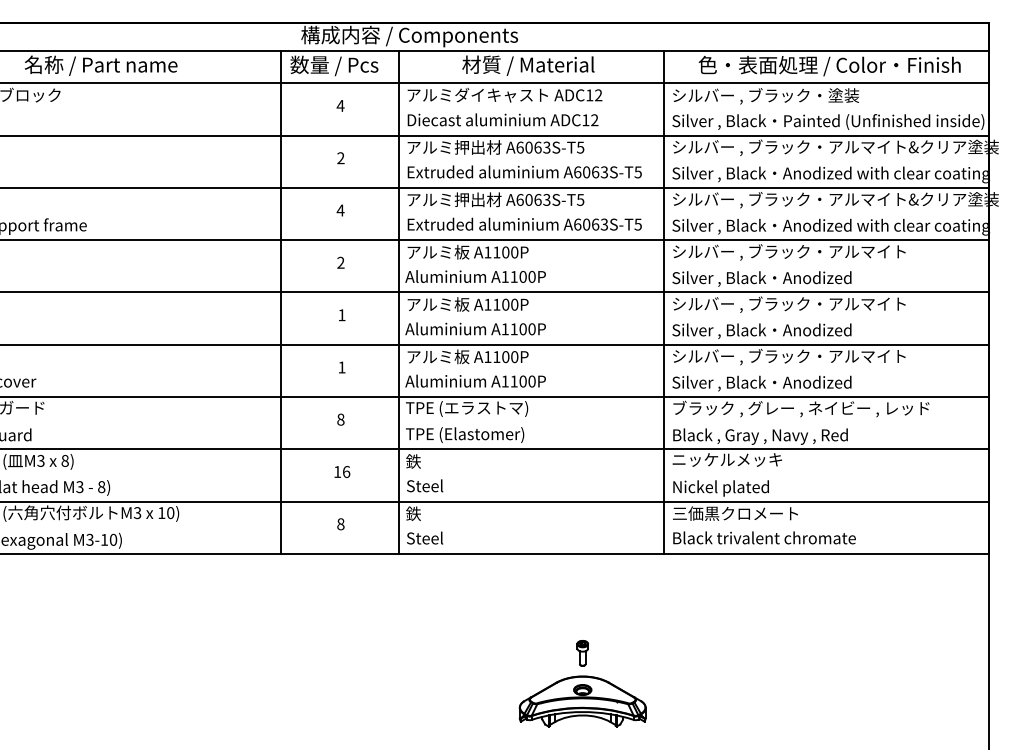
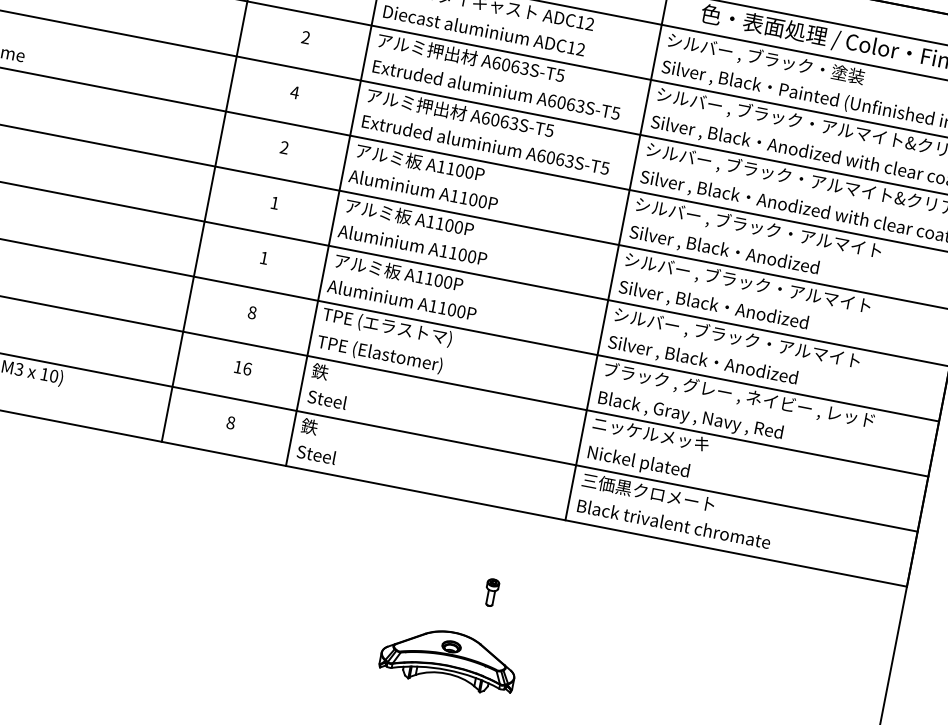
part: (582, 653) -> (491, 592), moved

